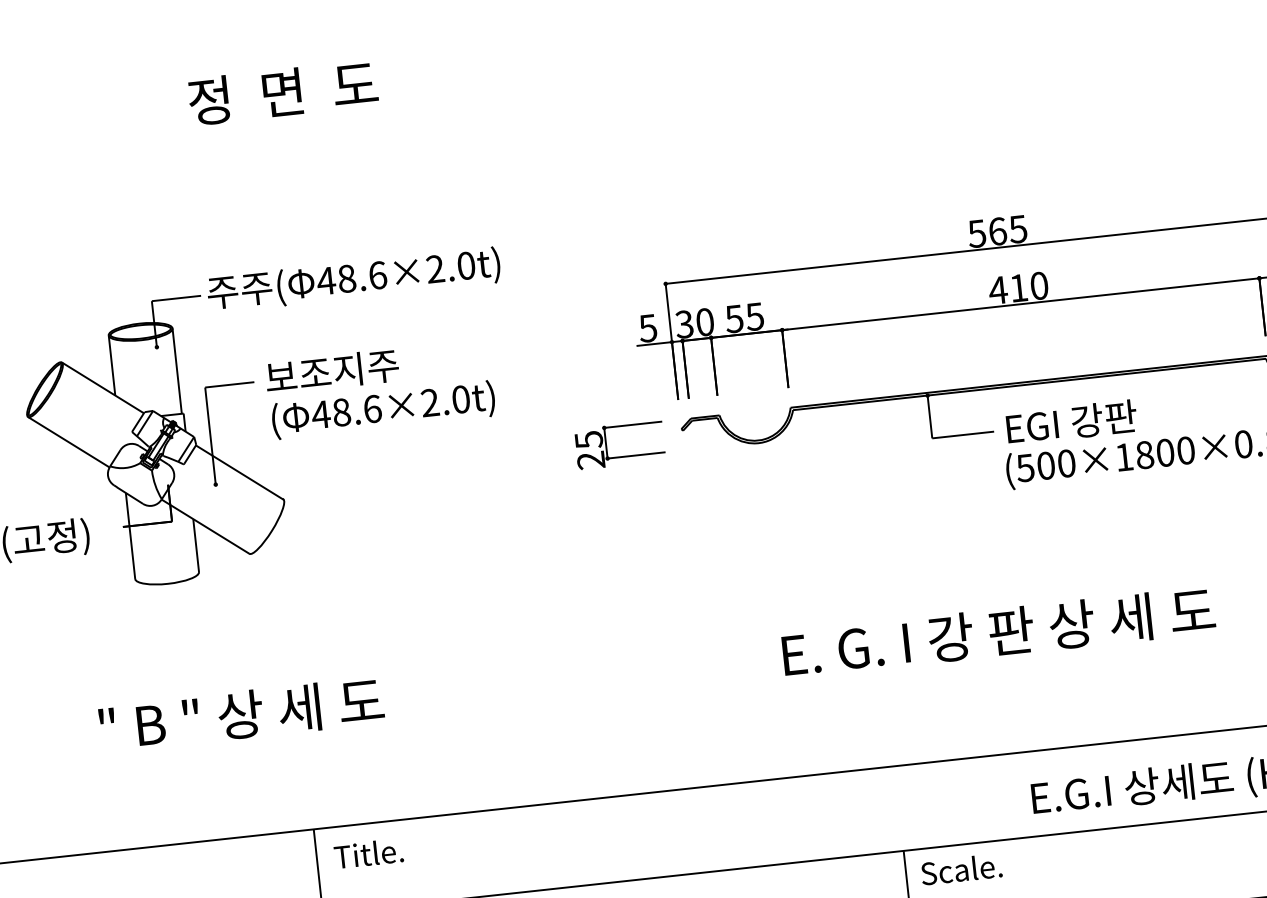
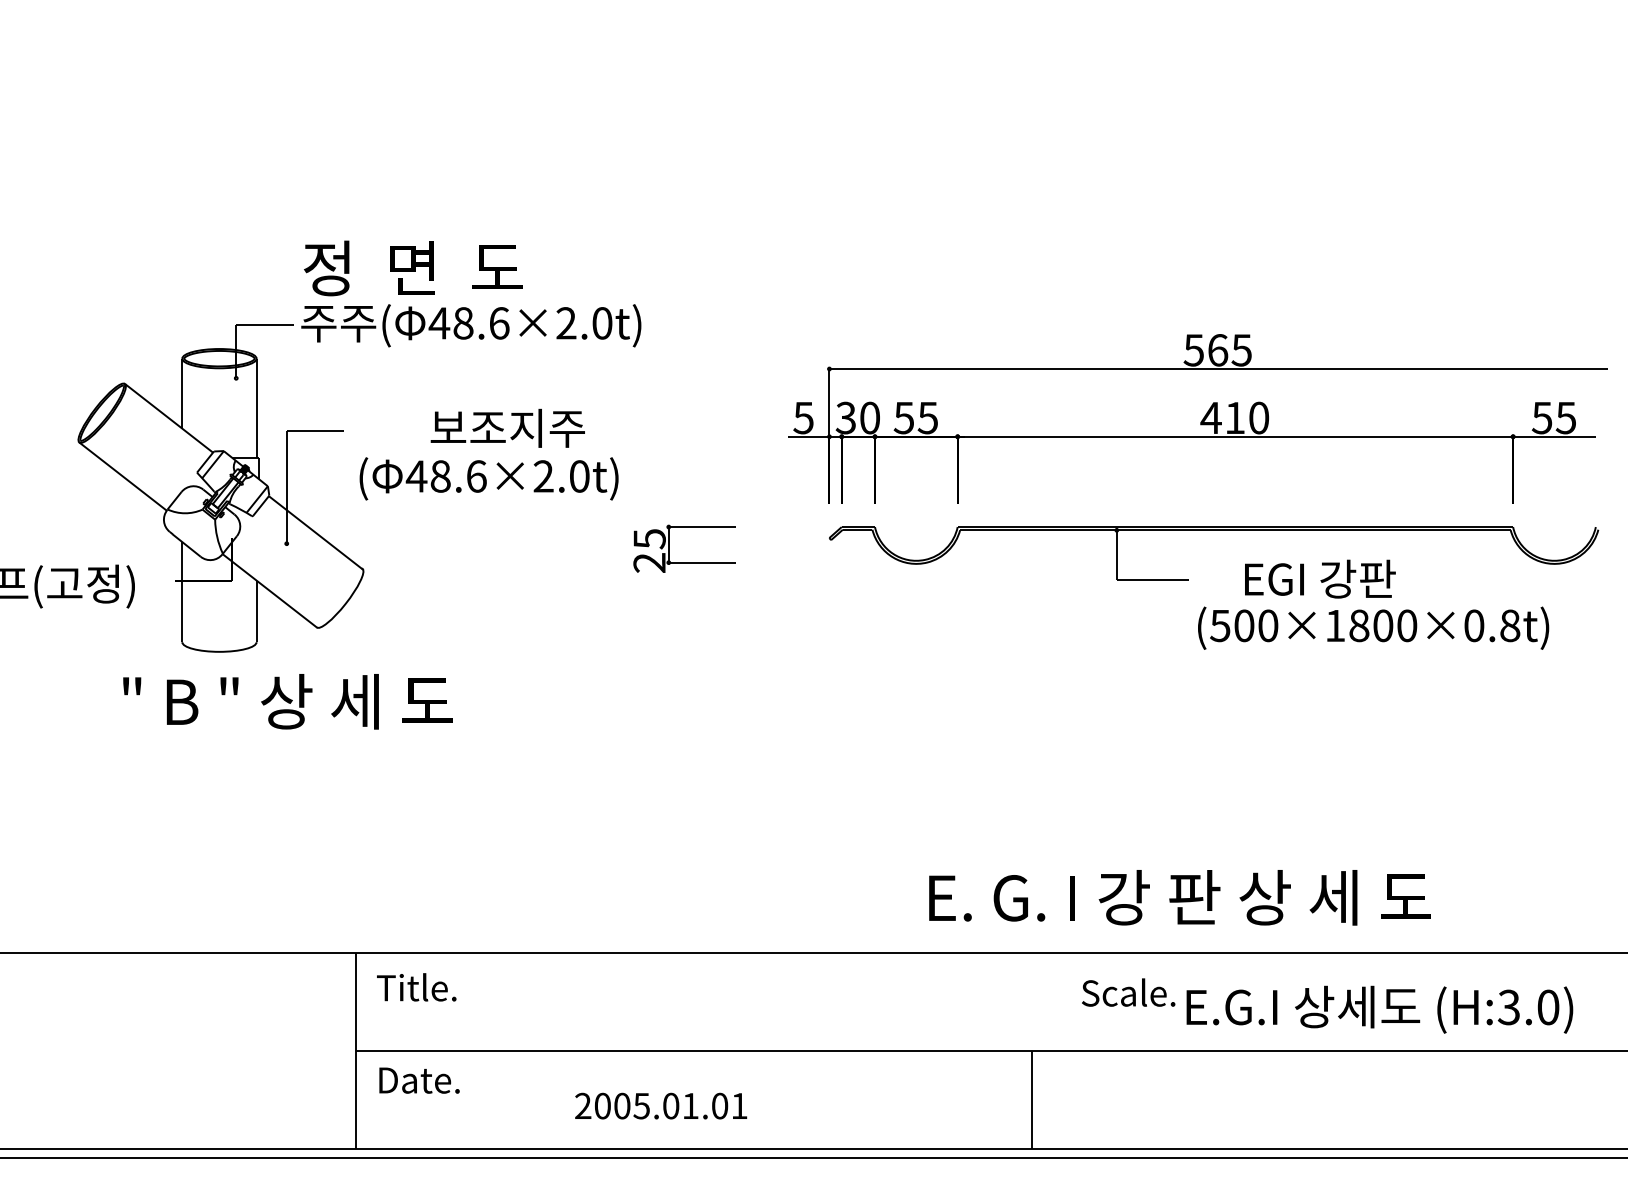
text: (283, 92) -> (413, 268), moved
text: (331, 370) -> (507, 427), moved
text: (1071, 421) -> (1320, 578), moved
part: (621, 456) -> (684, 562), moved
text: (998, 632) -> (1179, 897), moved
text: (241, 714) -> (287, 701), moved
text: (961, 869) -> (1128, 992), moved

